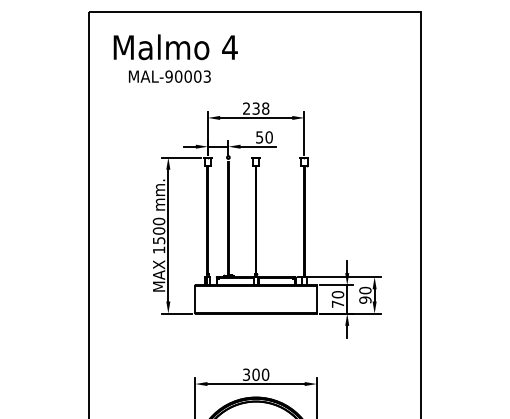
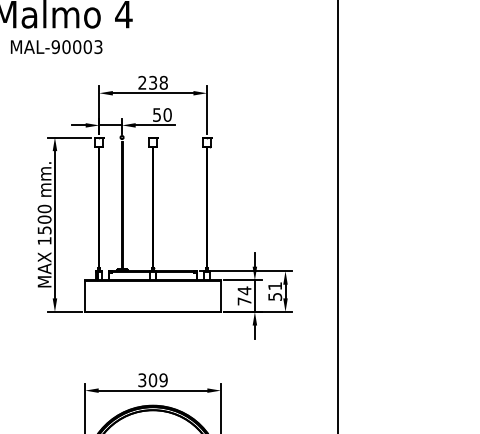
text: (337, 294) -> (244, 290), 70 -> 74
text: (365, 294) -> (275, 290), 90 -> 51
text: (265, 374) -> (163, 379), 300 -> 309

